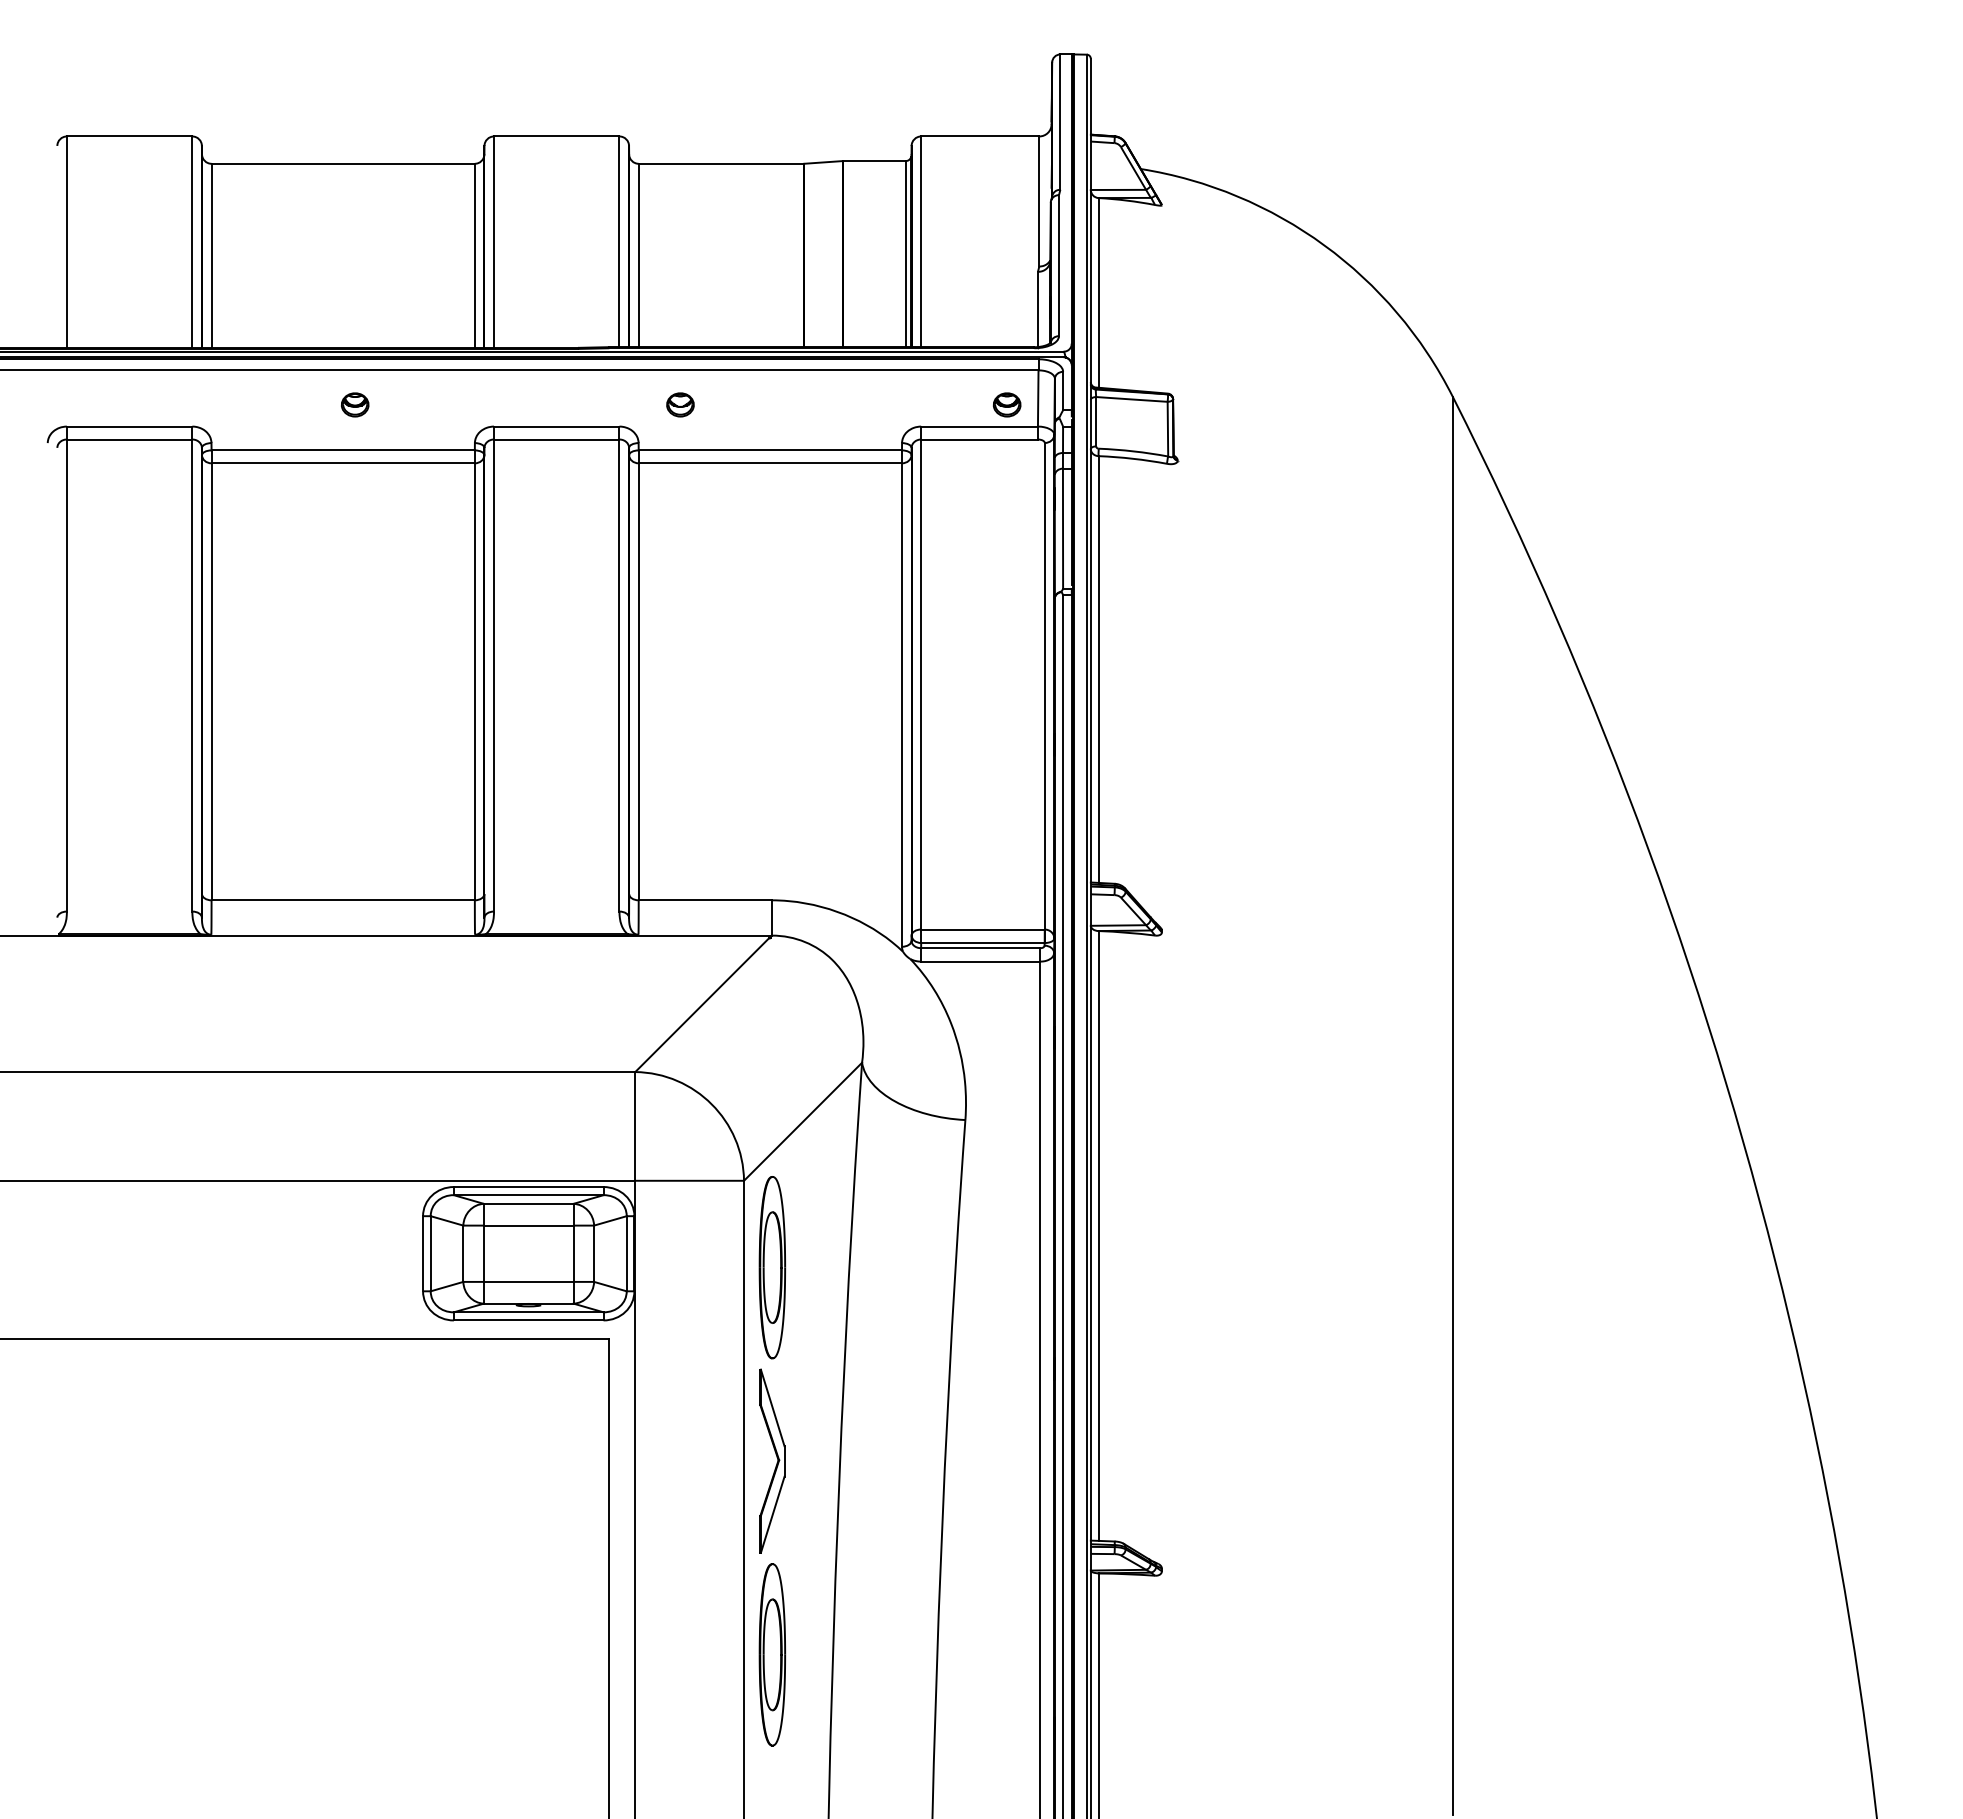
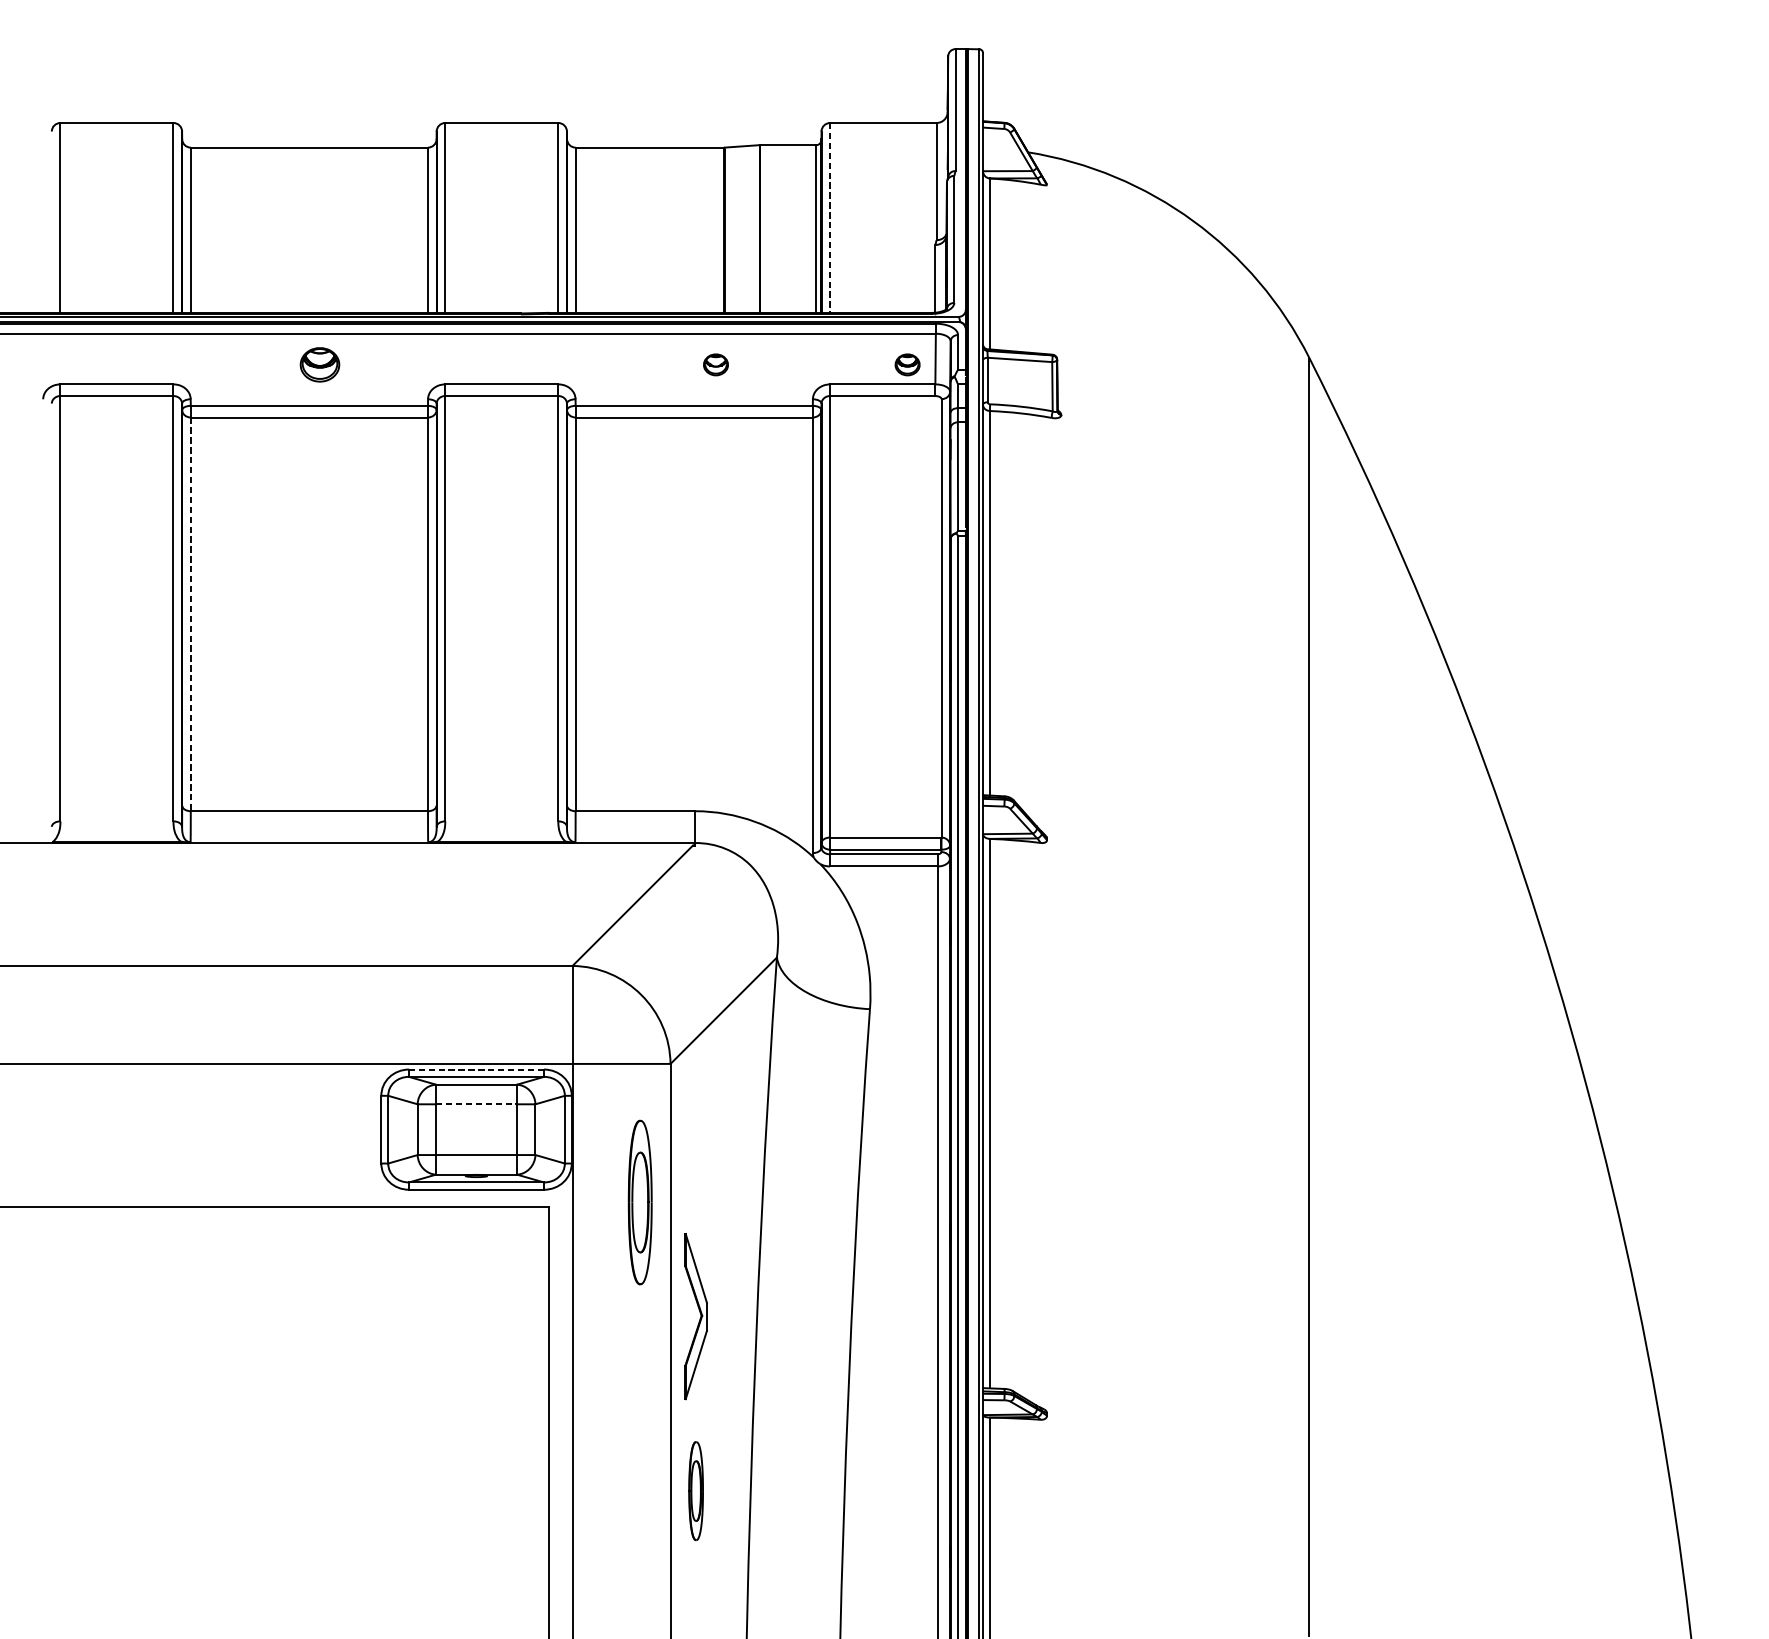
line: (921, 242) -> (830, 218), solid -> dashed
part: (355, 404) -> (320, 364), size x1.6
part: (680, 404) -> (716, 364), moved
line: (211, 682) -> (190, 614), solid -> dashed
line: (528, 1187) -> (476, 1069), solid -> dashed
line: (528, 1225) -> (476, 1104), solid -> dashed
part: (772, 1267) -> (640, 1202), moved
part: (772, 1654) -> (696, 1490), size x0.6

